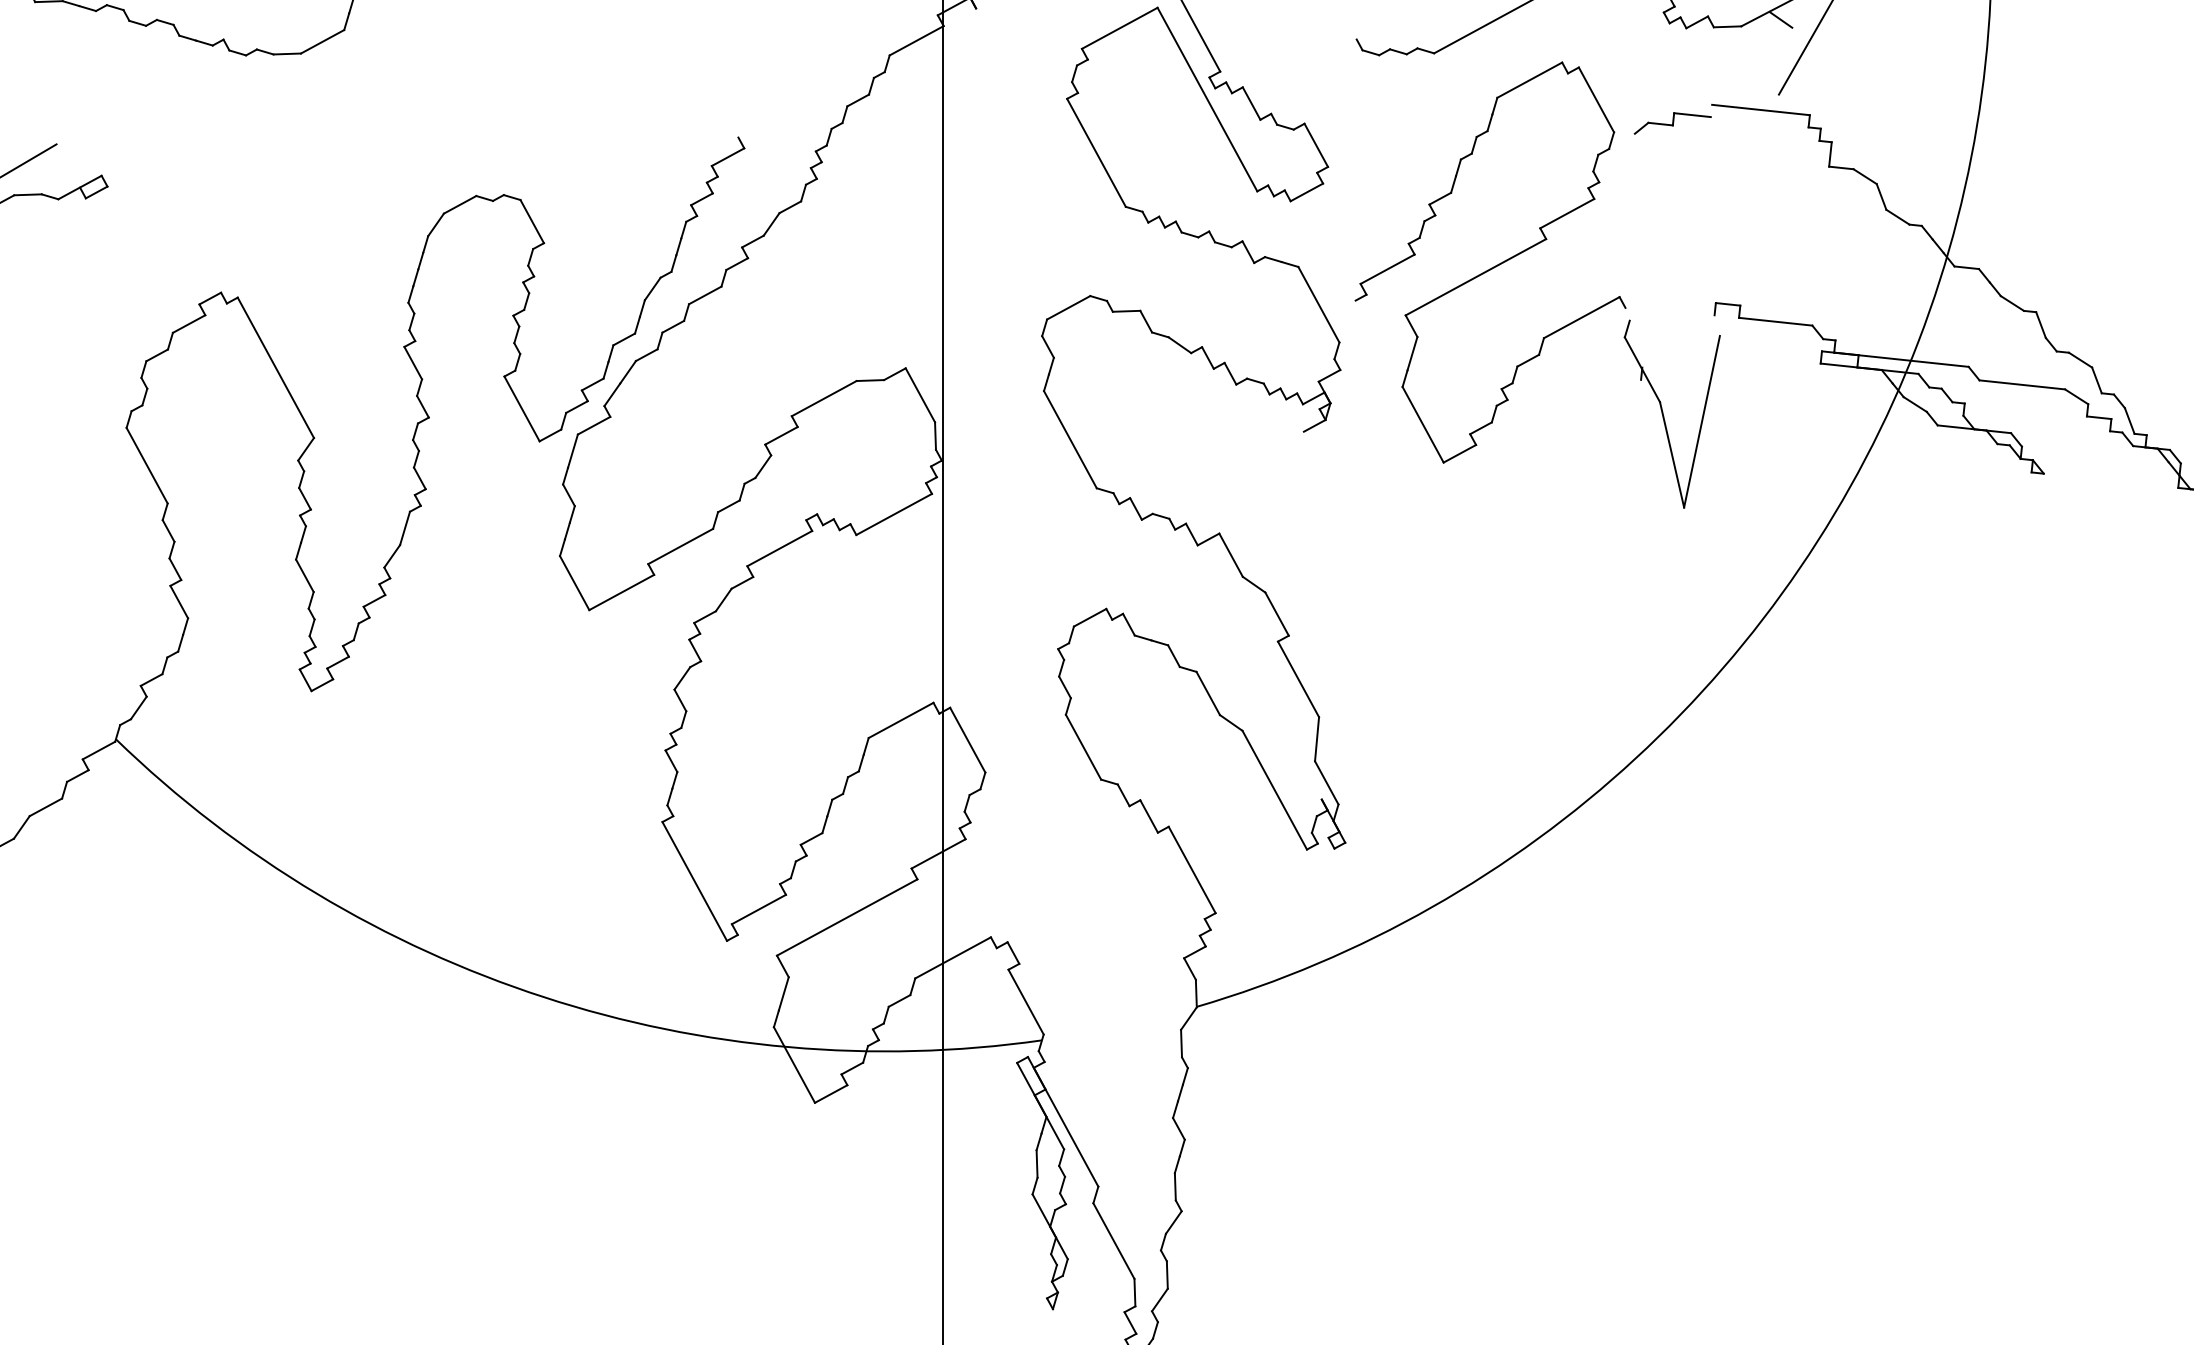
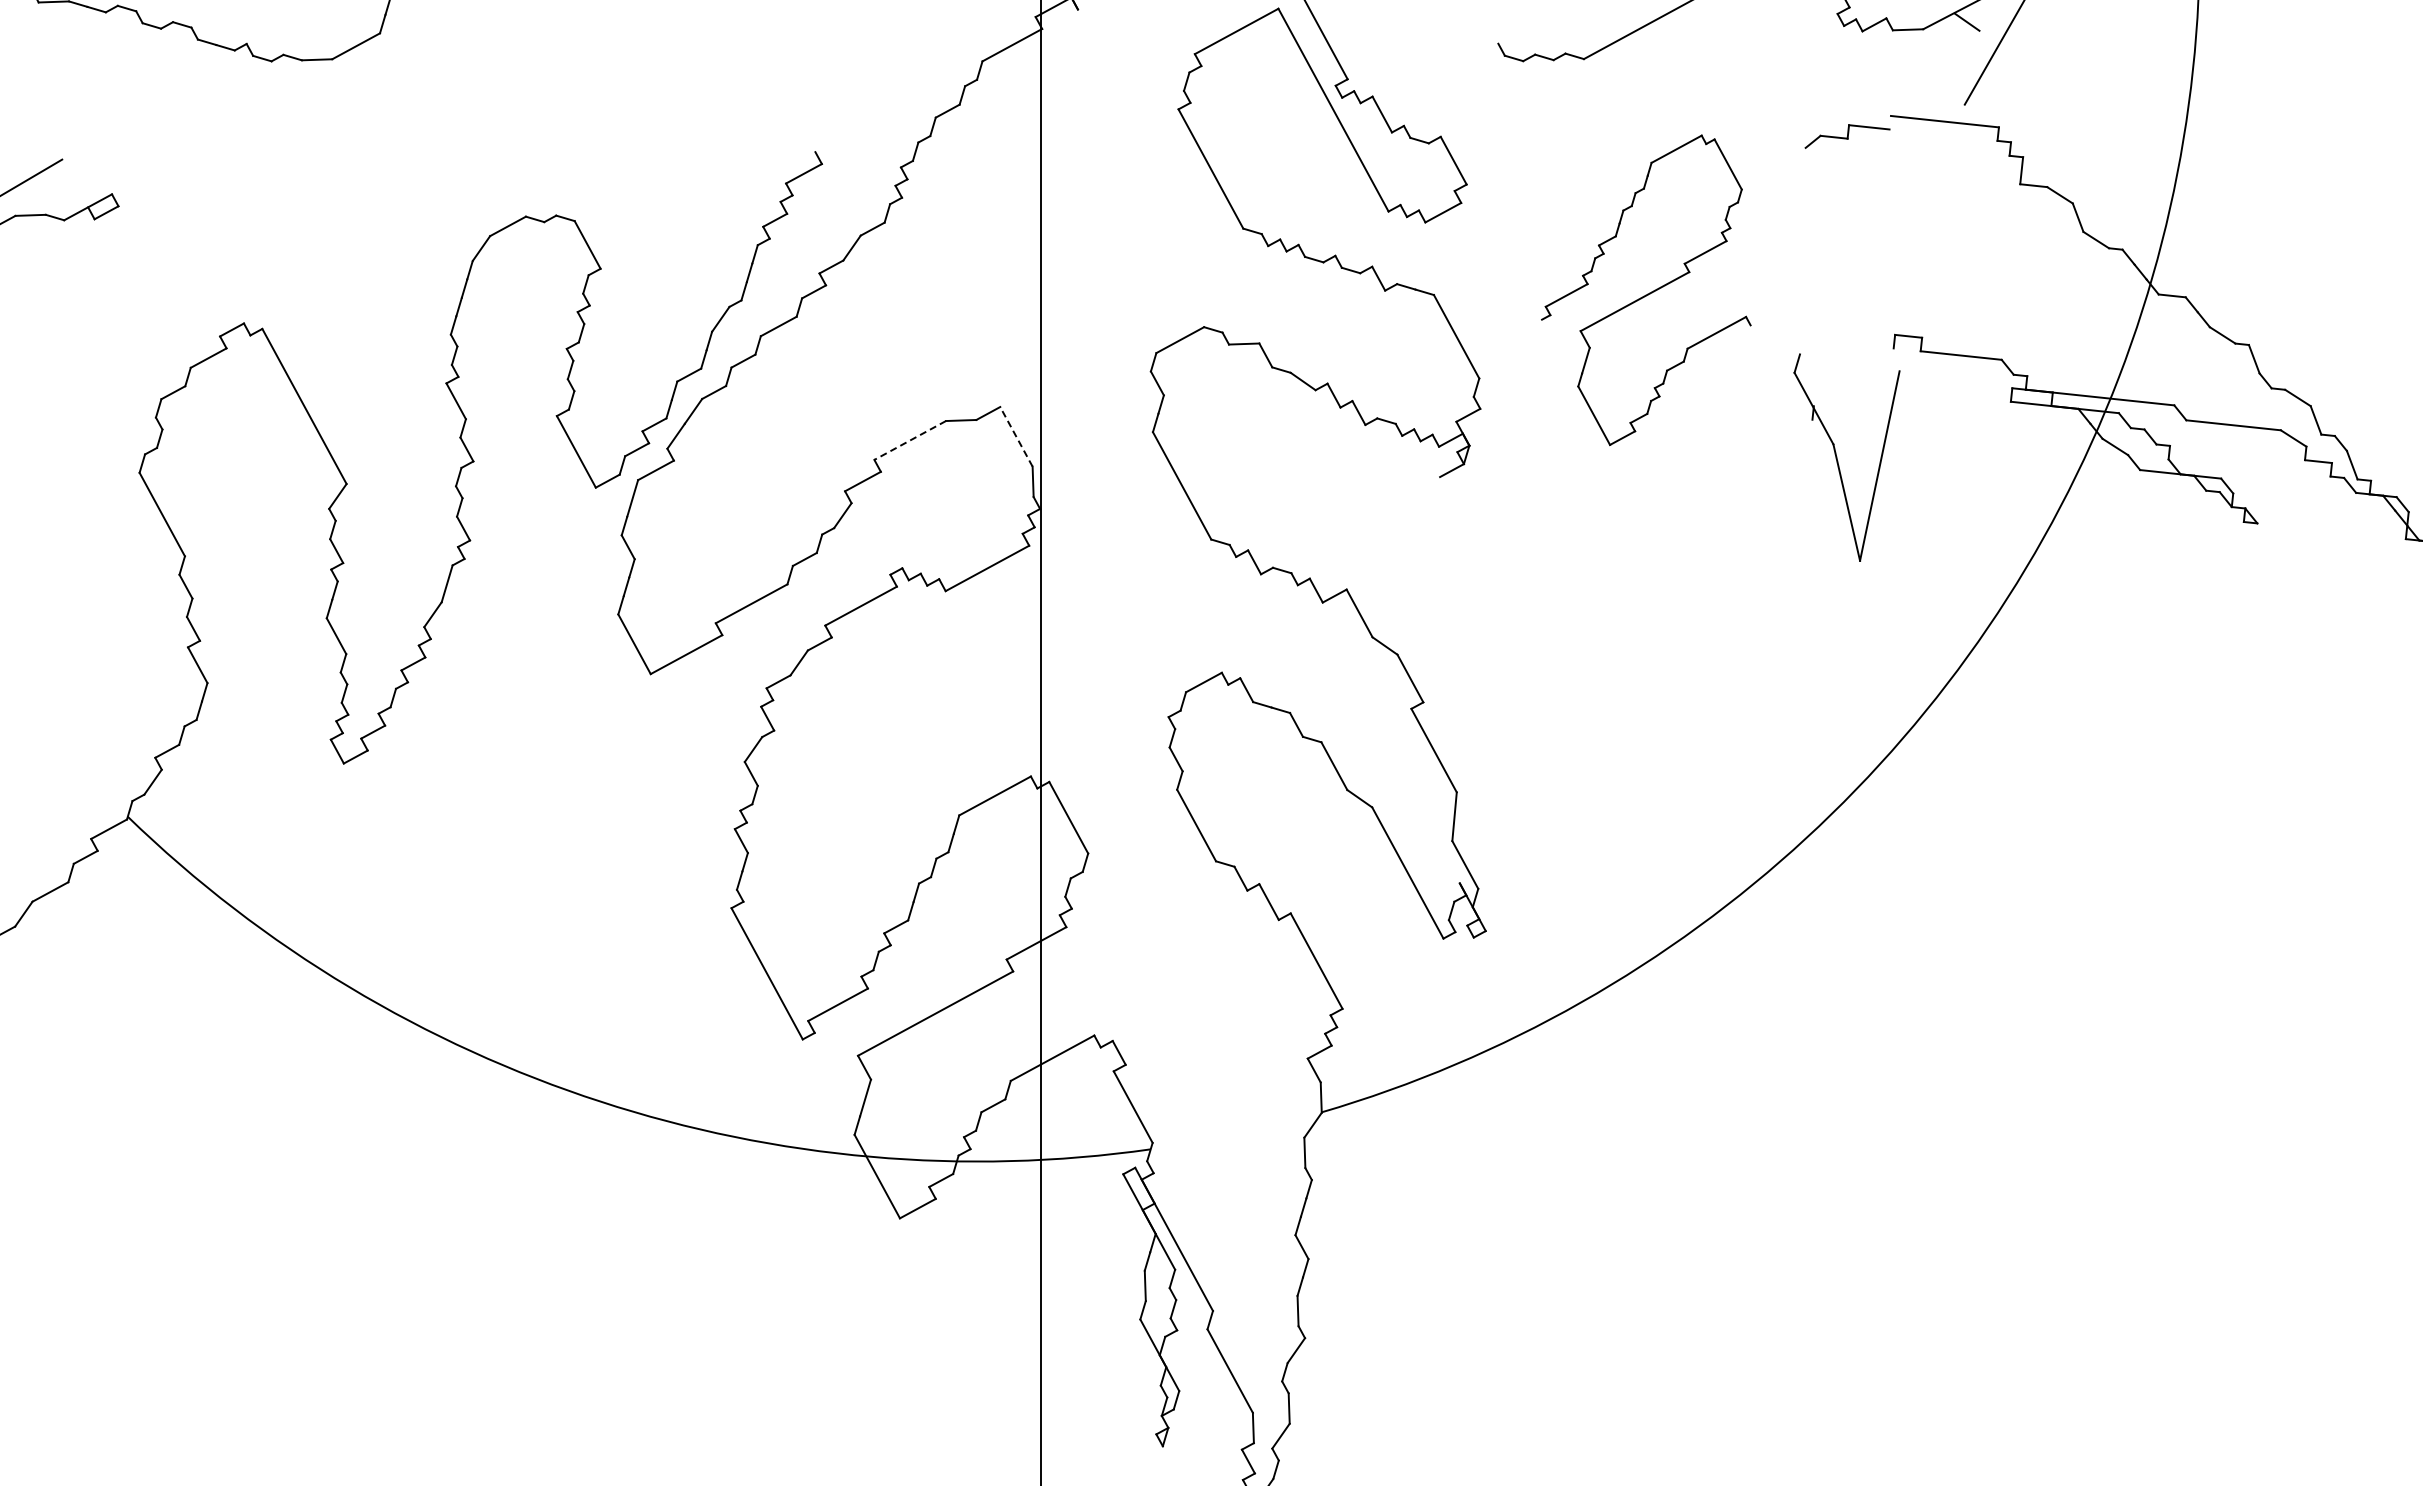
part: (1490, 262) -> (1646, 290), size x0.7
line: (920, 395) -> (1016, 436), solid -> dashed
line: (824, 398) -> (910, 440), solid -> dashed

